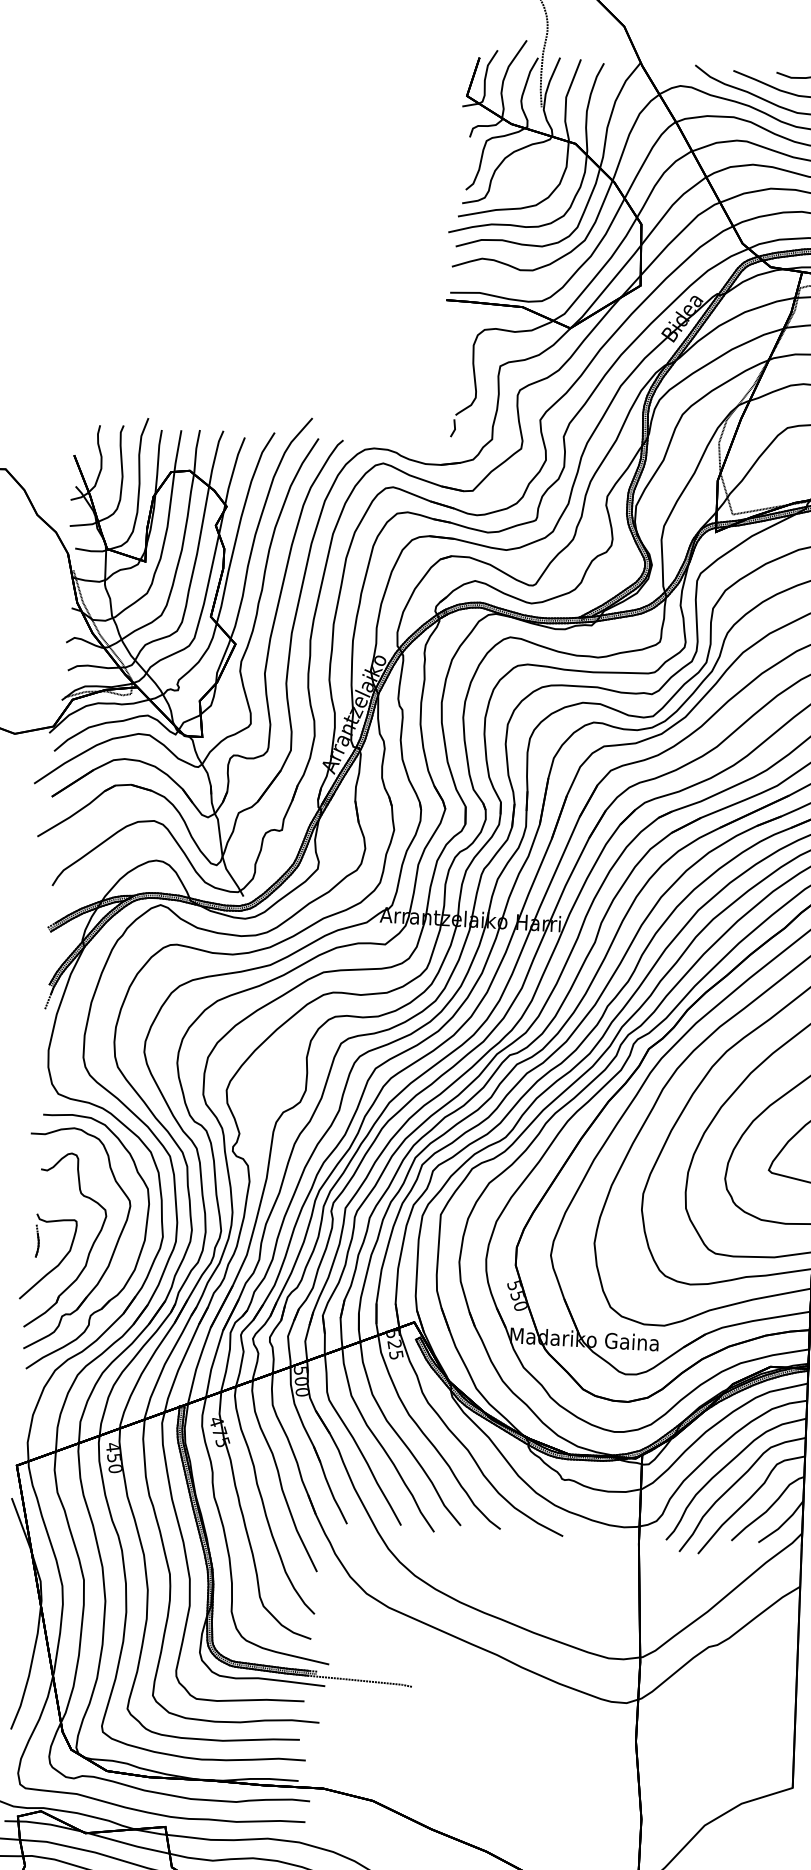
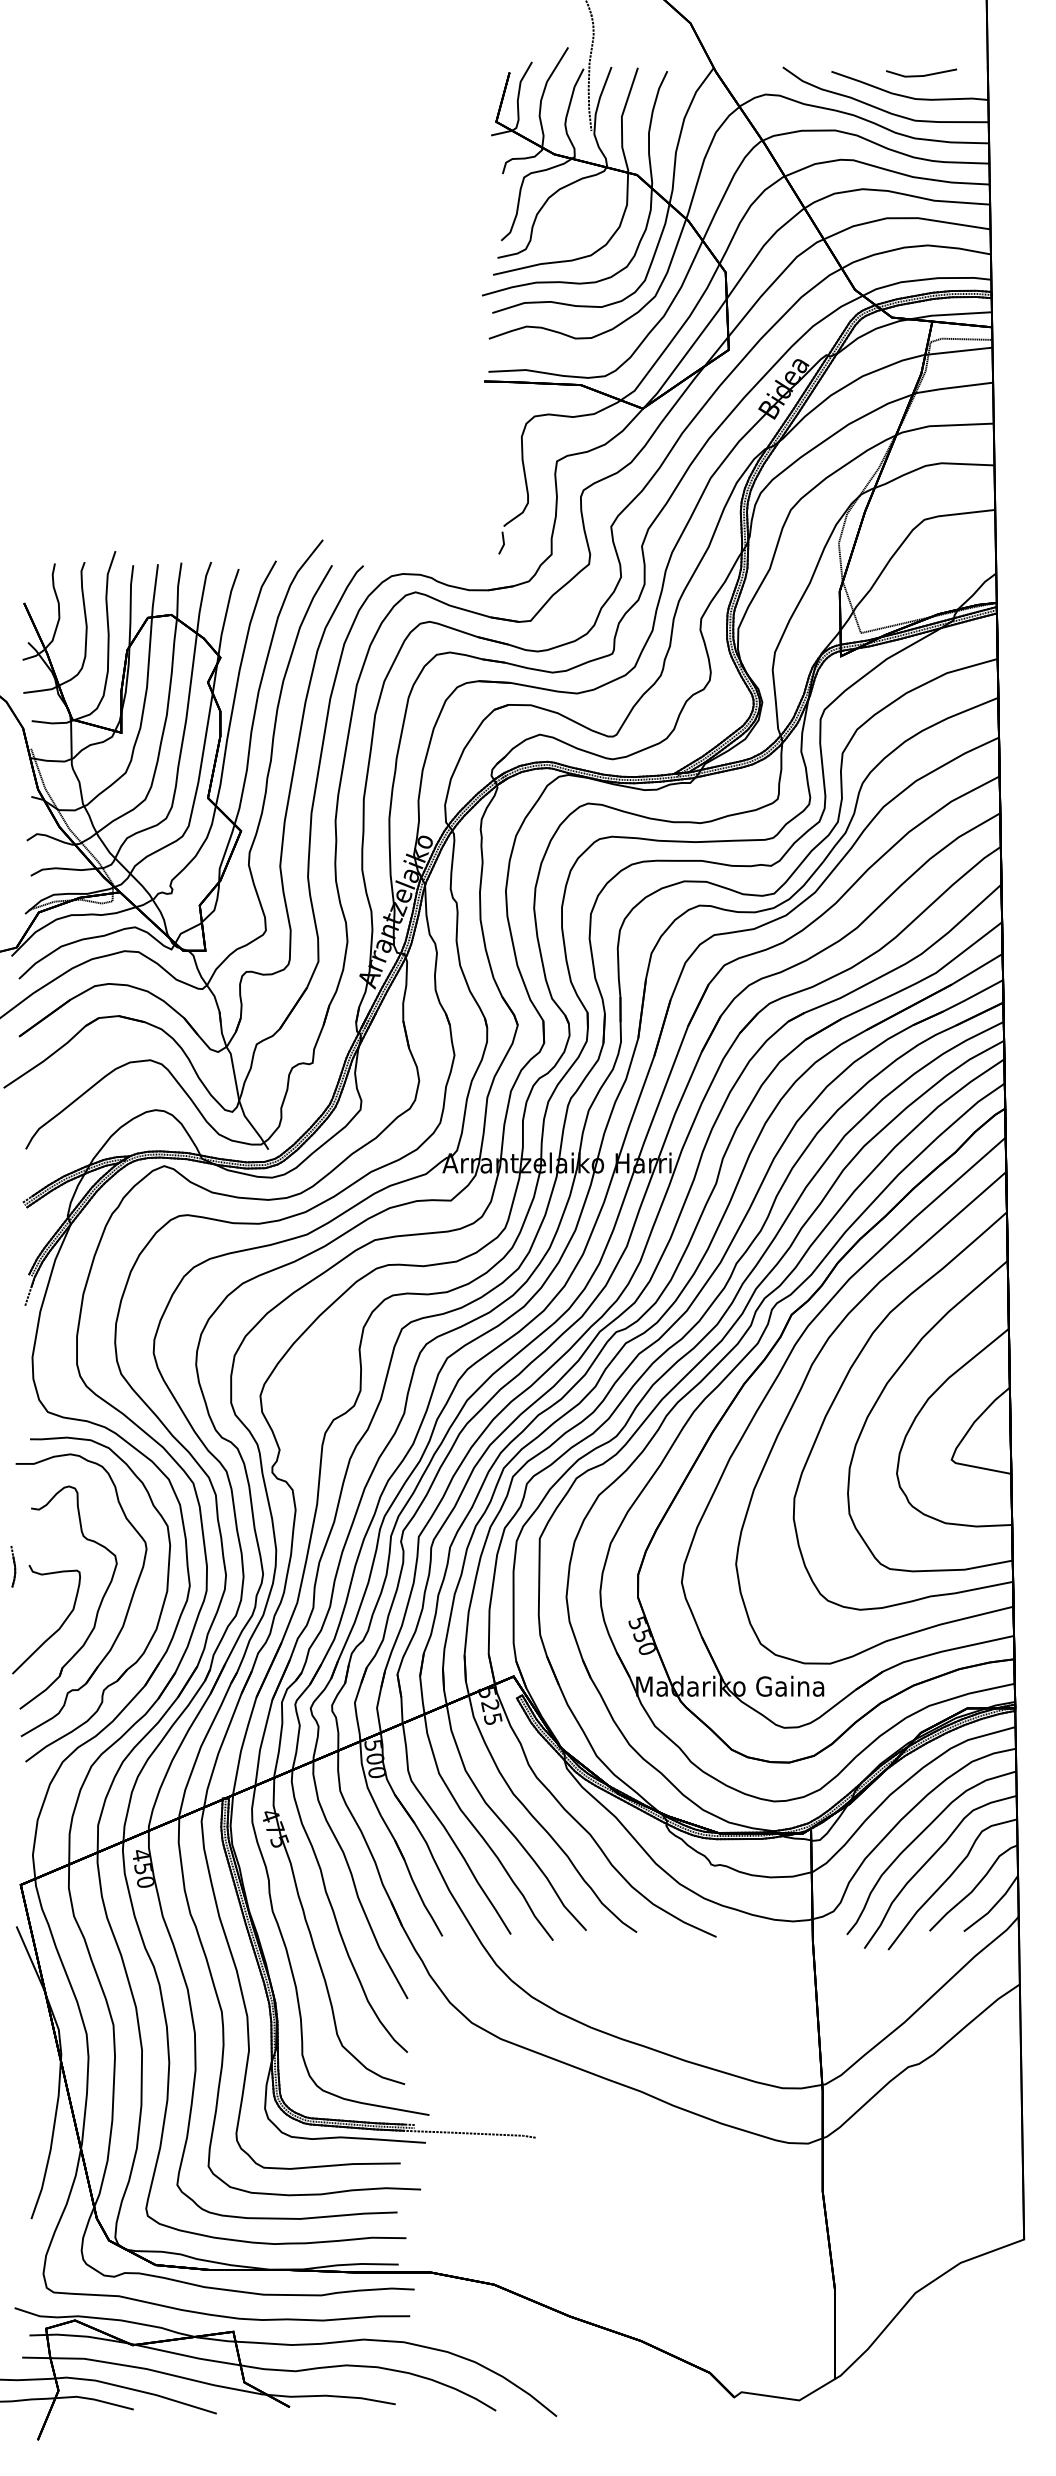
part: (37, 1241) -> (13, 1566), moved

